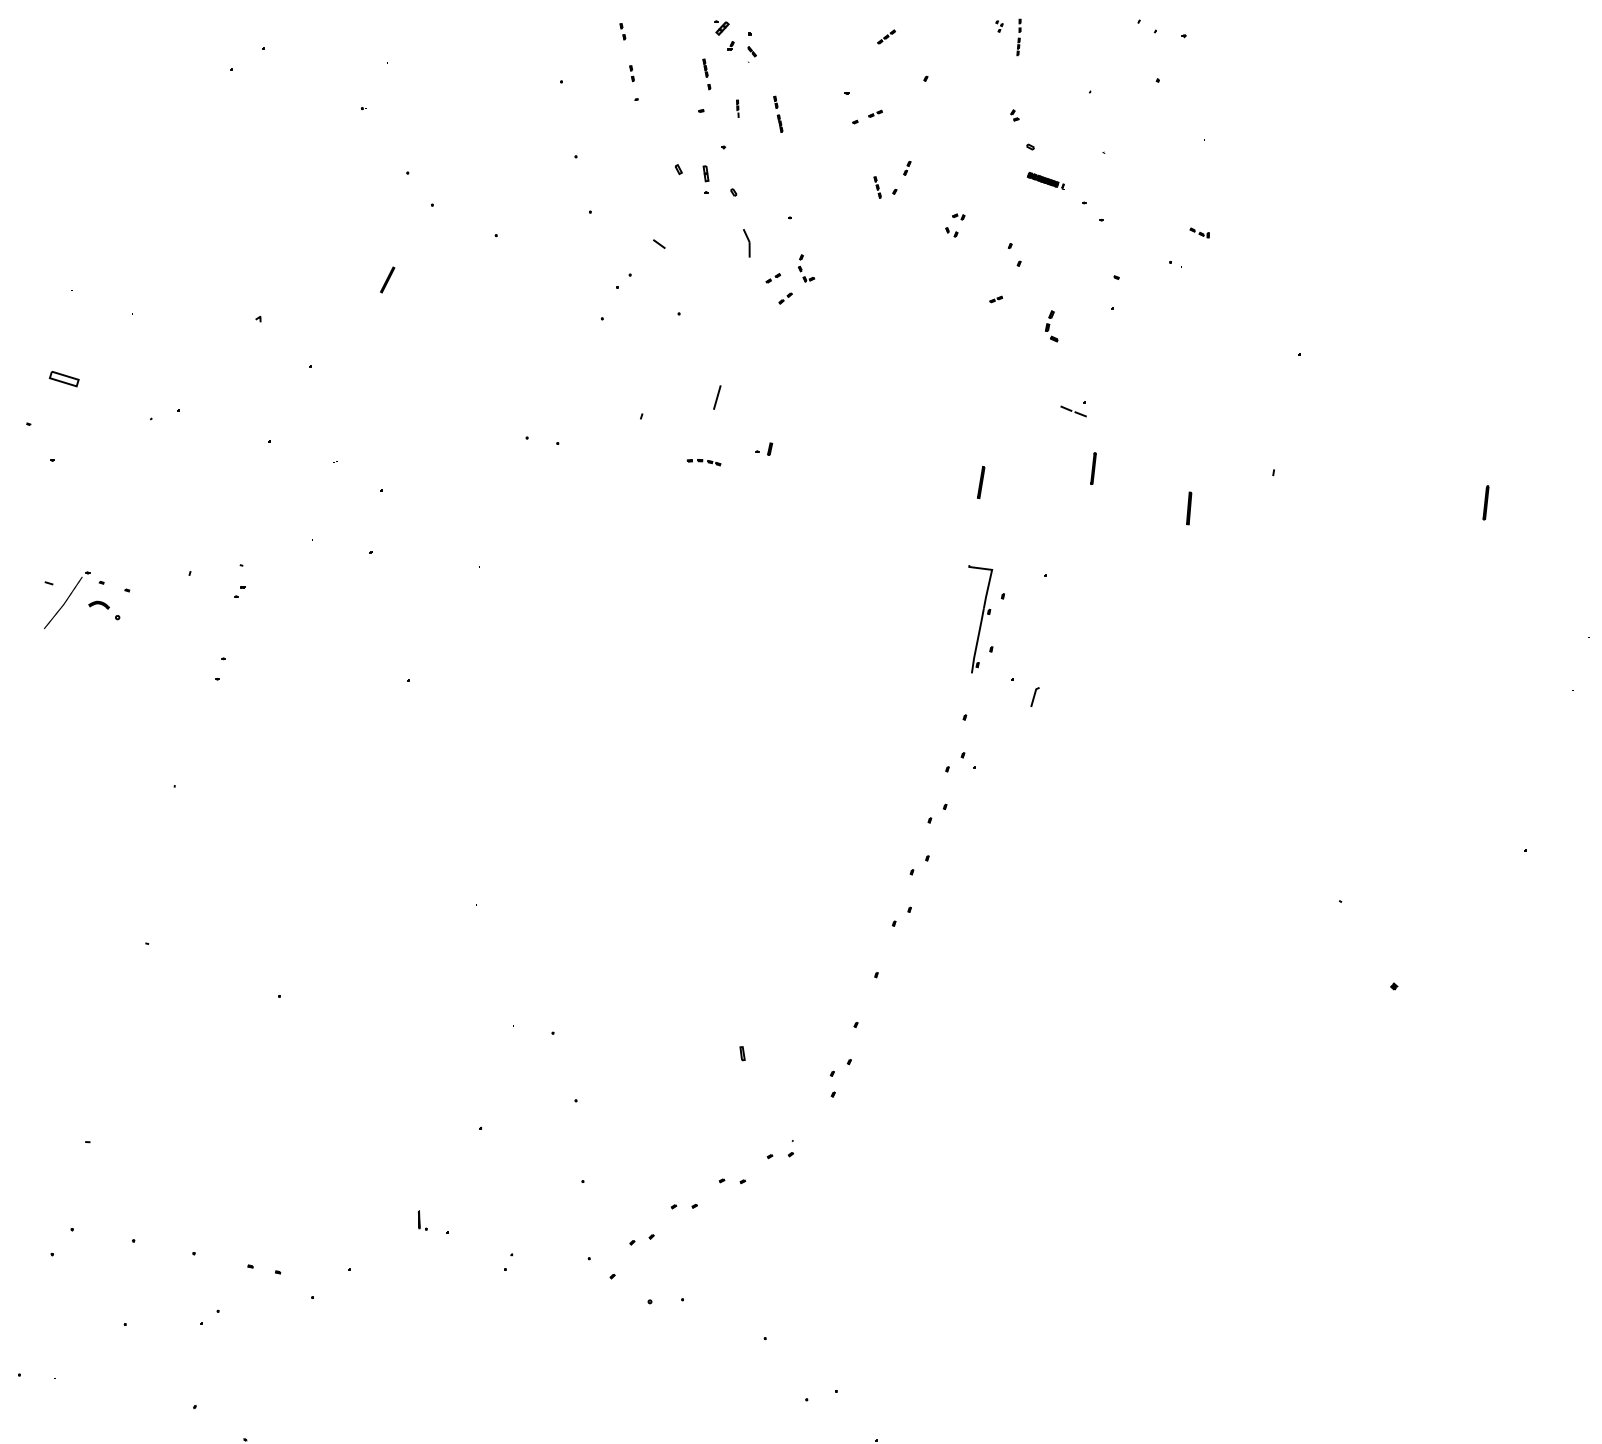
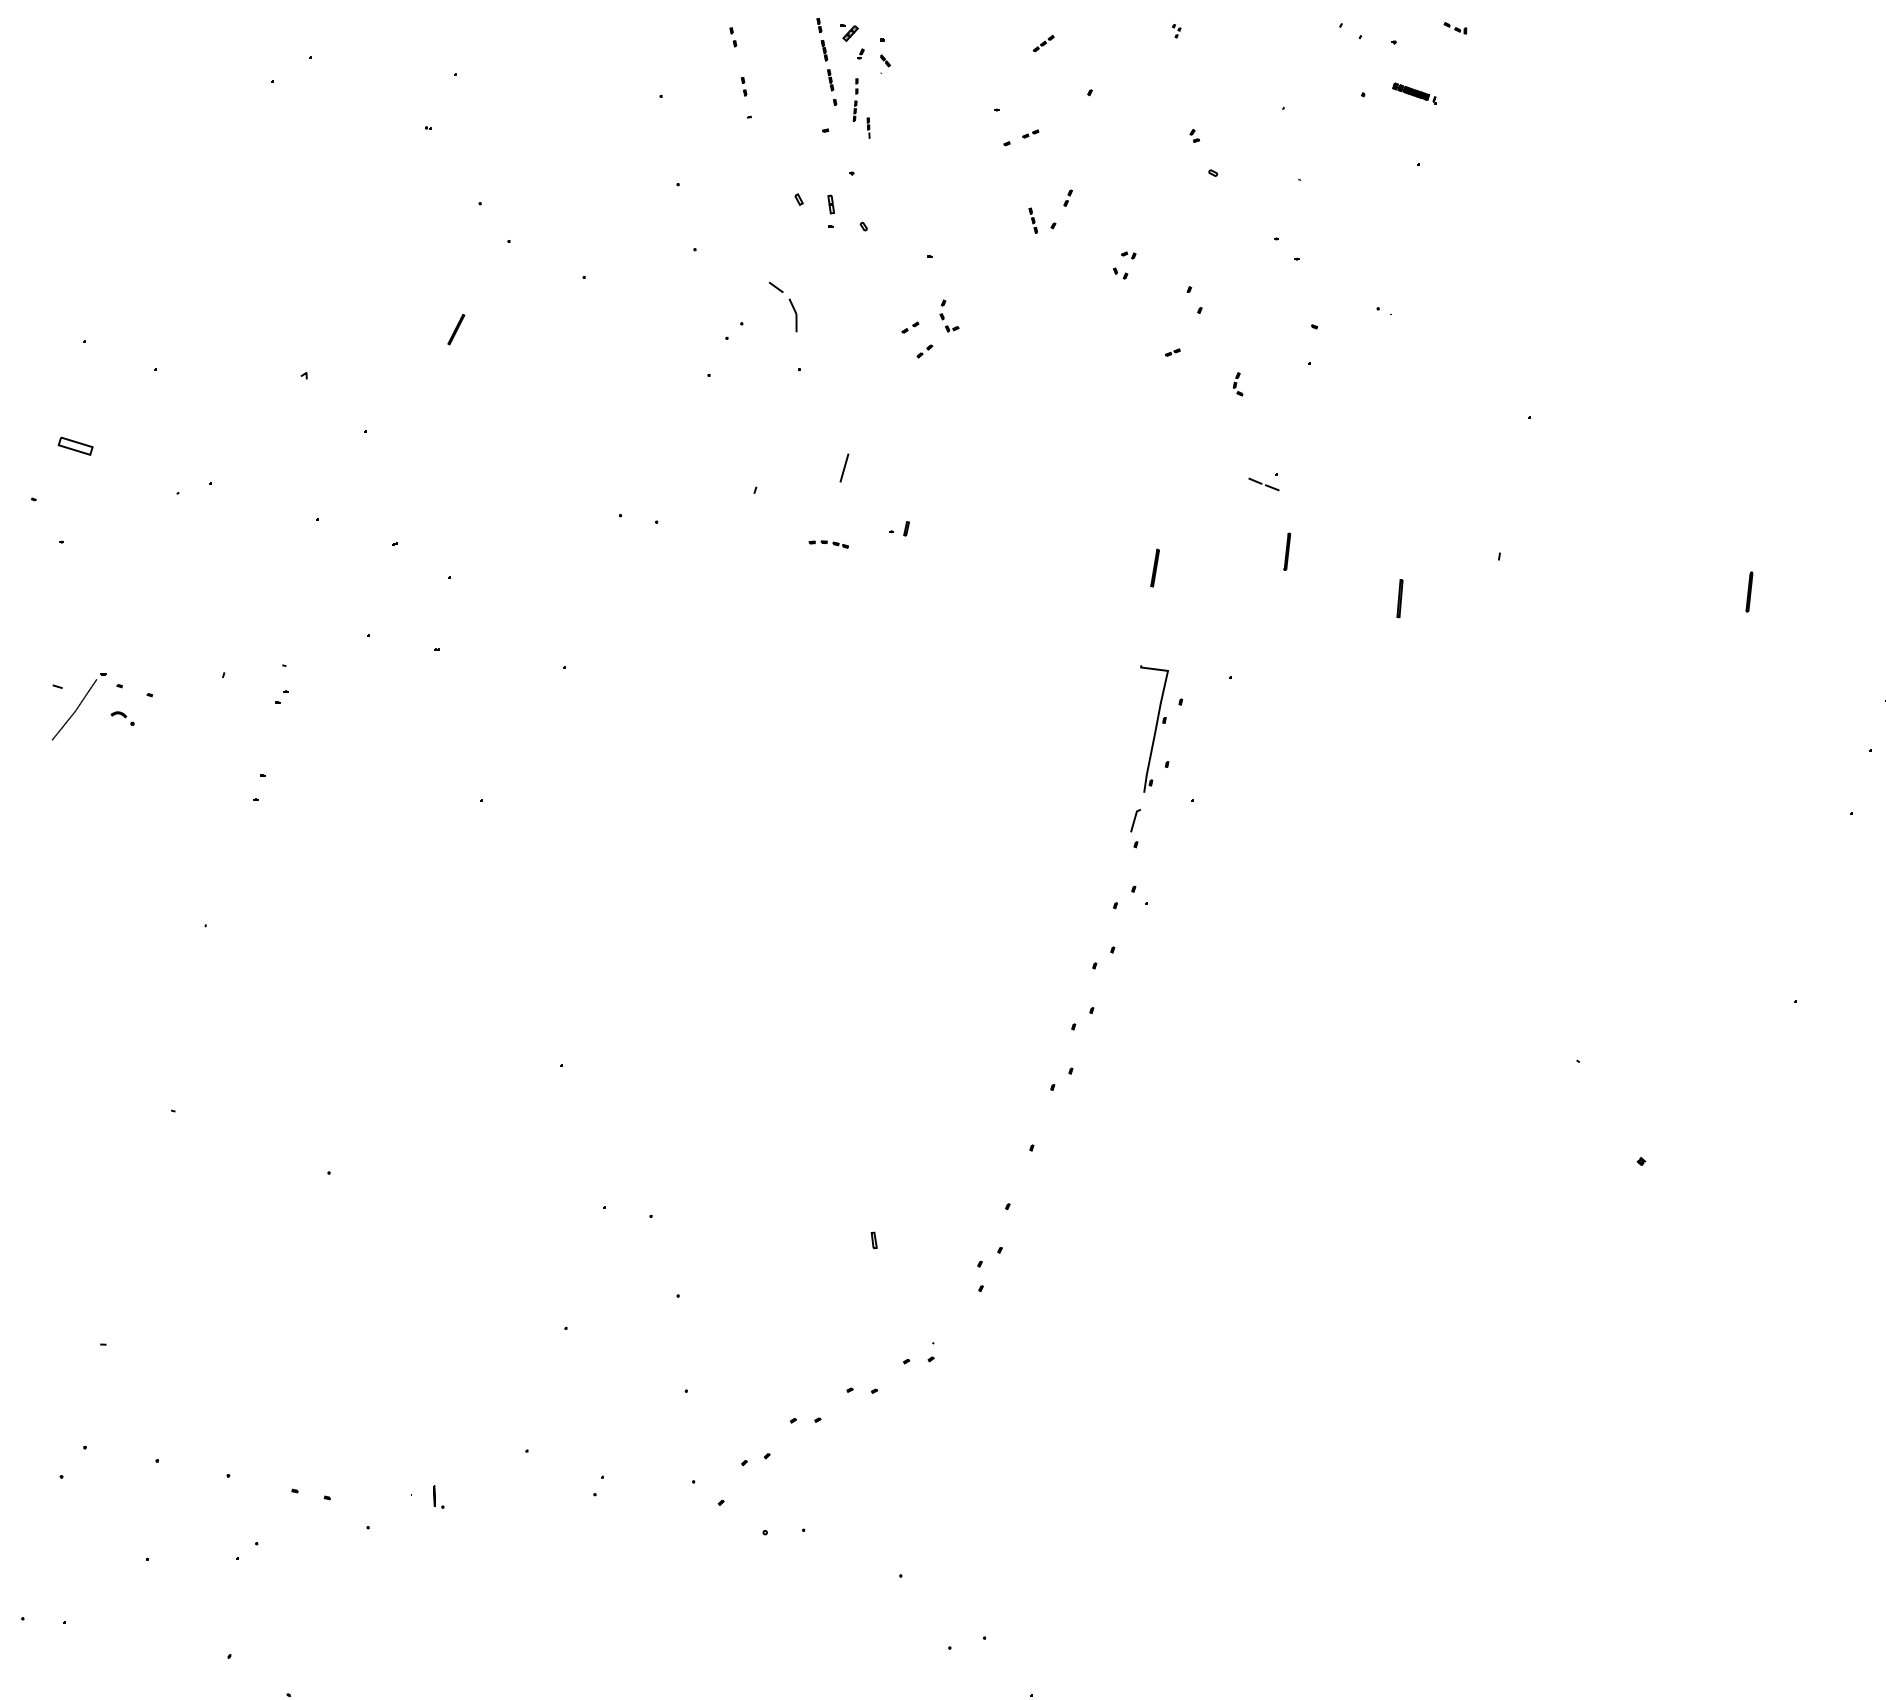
part: (1018, 36) -> (855, 99), moved
line: (778, 115) -> (822, 40), moved
part: (1046, 181) -> (1414, 93), moved
part: (1199, 233) -> (1455, 28), moved
part: (746, 243) -> (792, 315), moved
part: (1051, 326) -> (1237, 384), size x0.62
part: (104, 610) -> (122, 718), size x0.62
line: (1035, 696) -> (1135, 820), moved
part: (422, 1220) -> (438, 1496), moved

